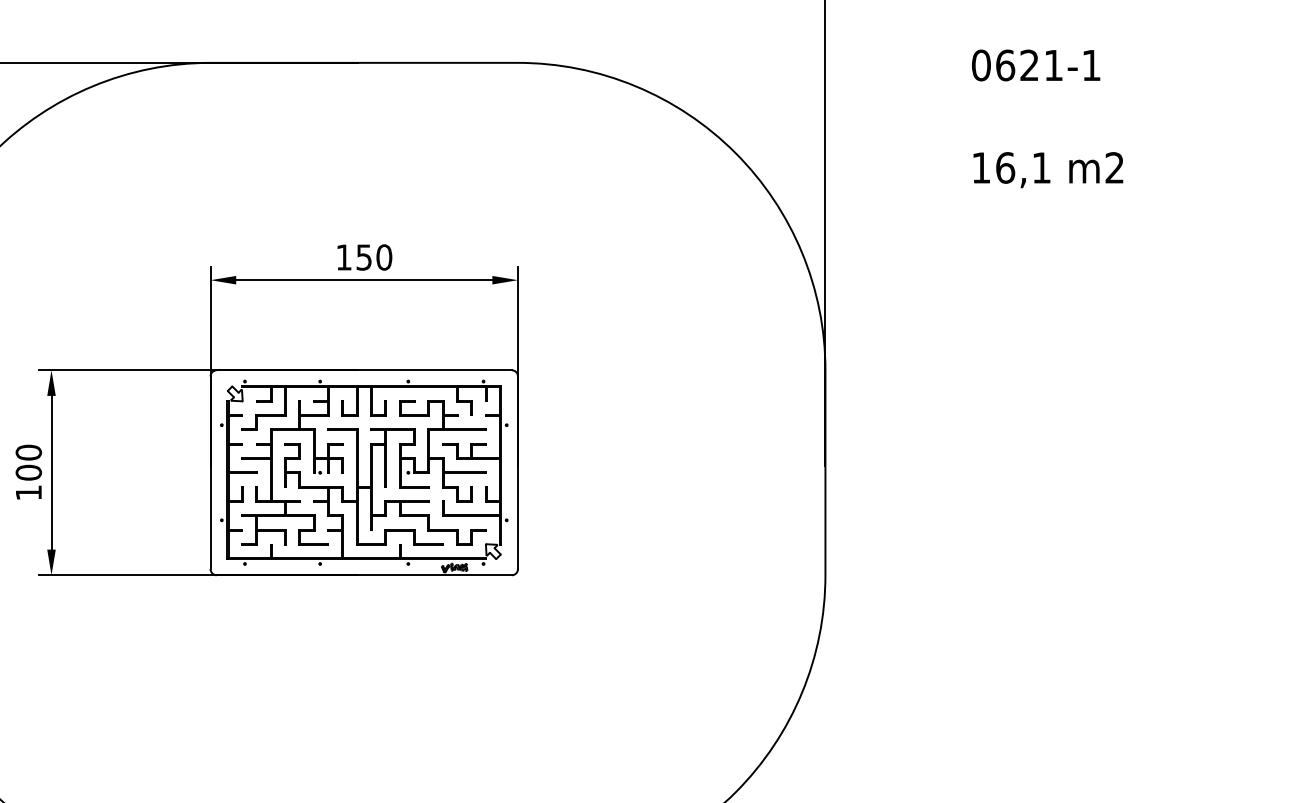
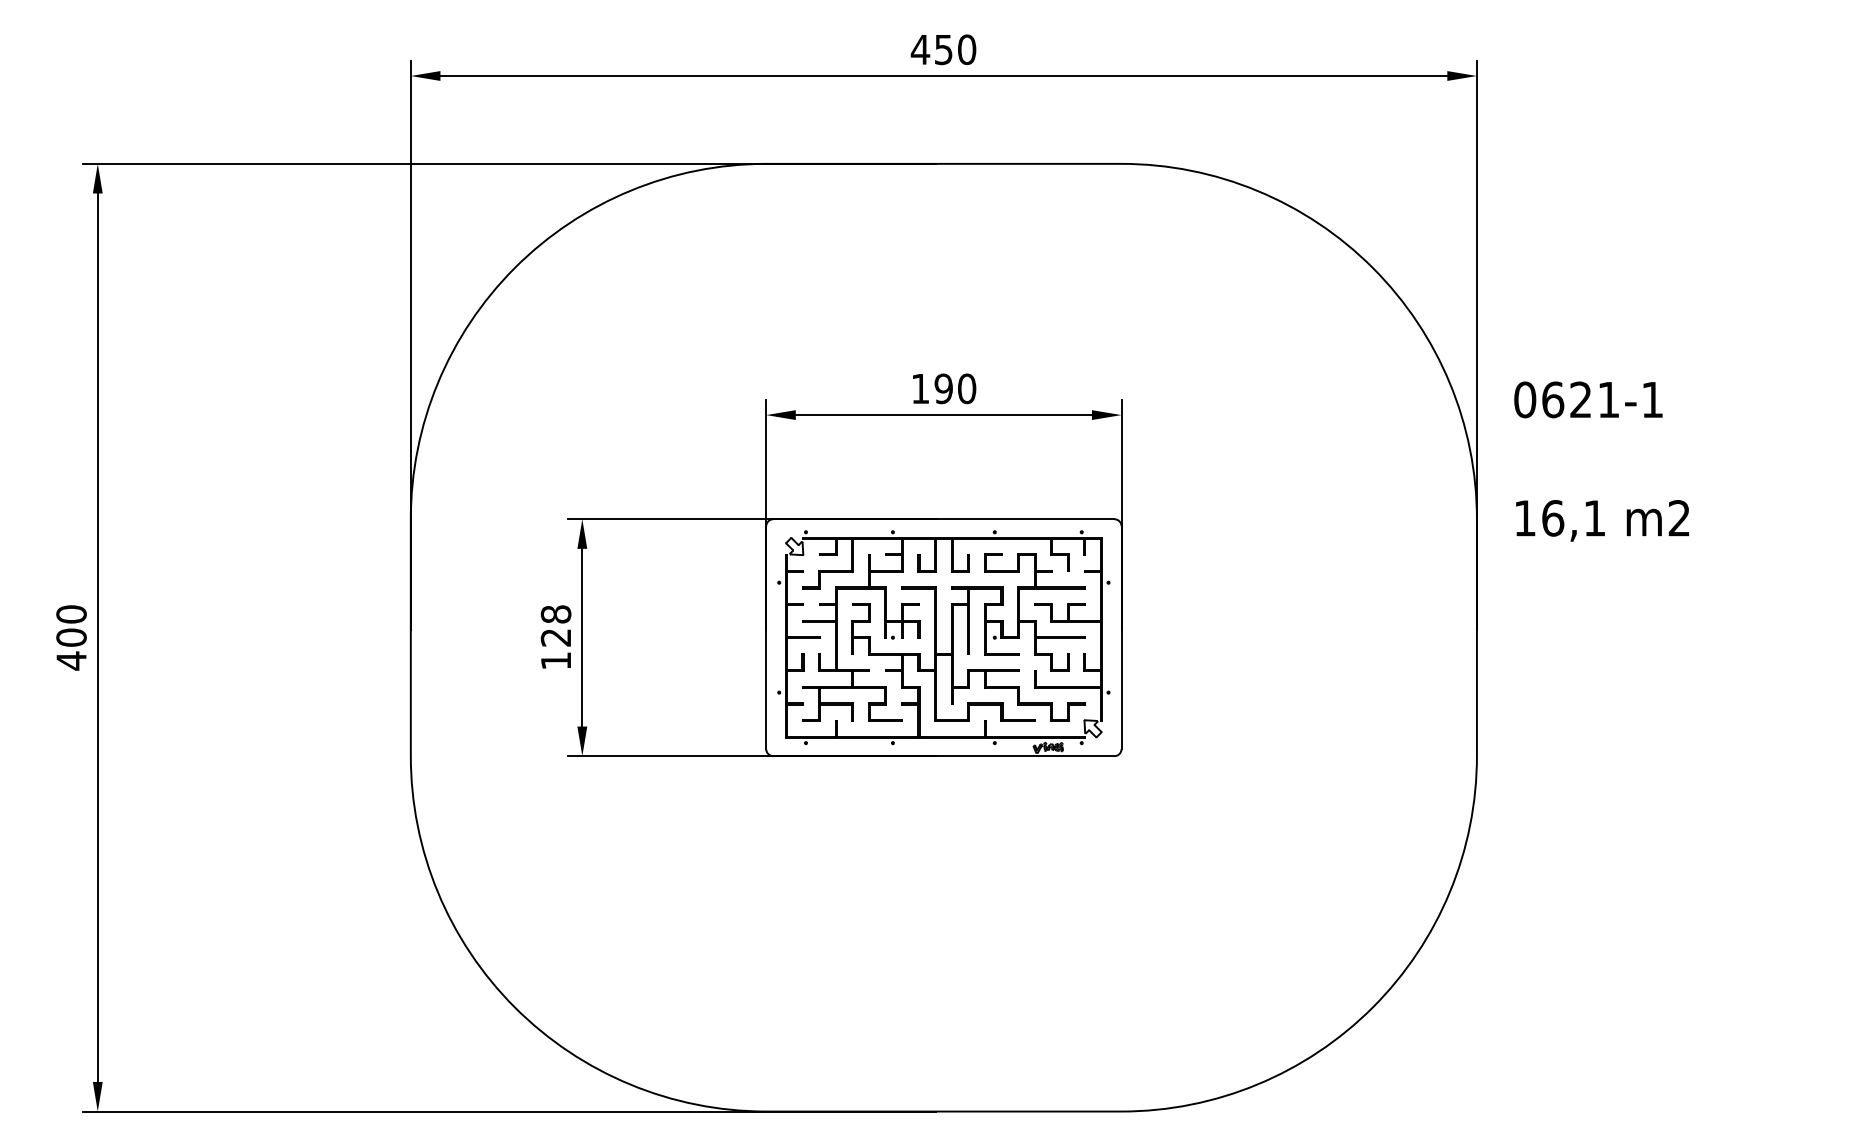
text: (1047, 118) -> (1601, 461), moved
text: (363, 257) -> (943, 388), 150 -> 190
text: (28, 462) -> (555, 625), 100 -> 128

